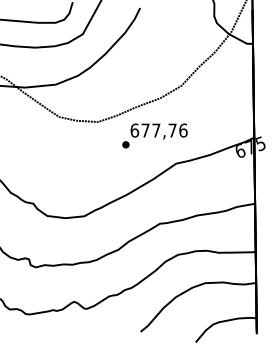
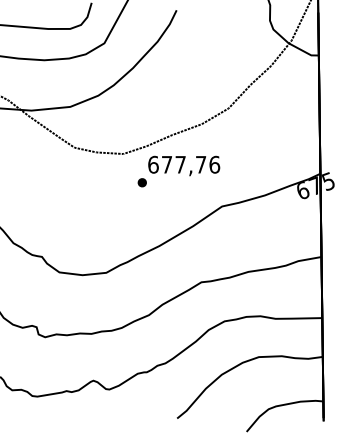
text: (154, 135) -> (178, 170), moved

